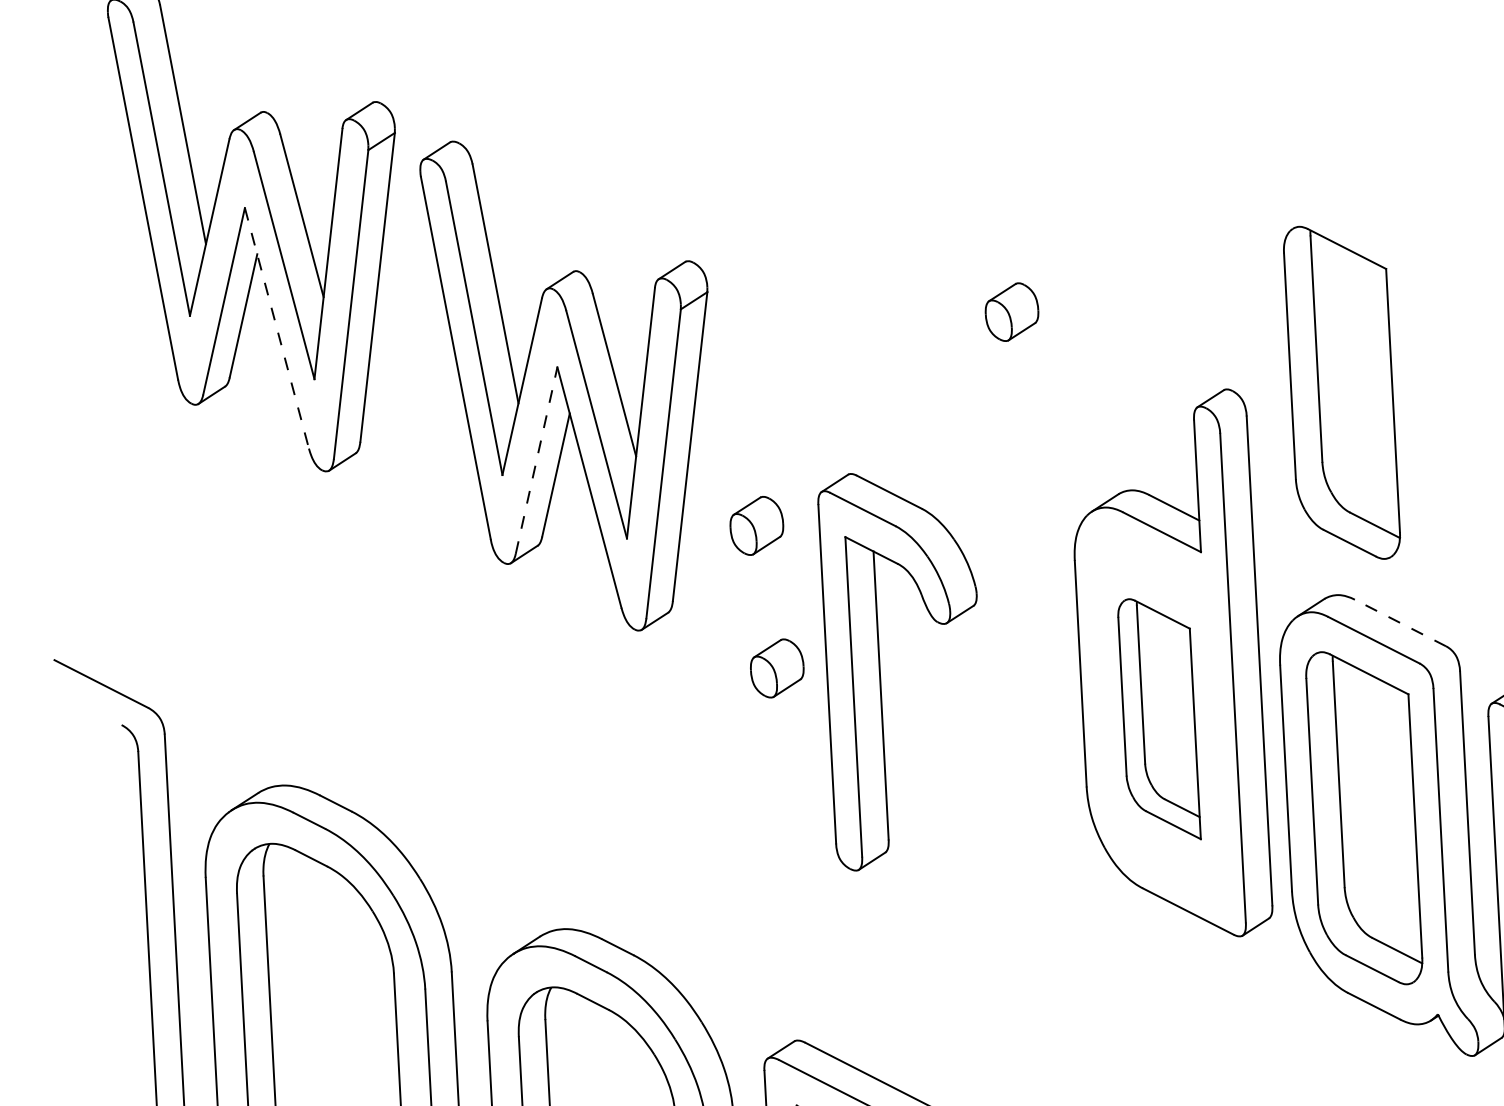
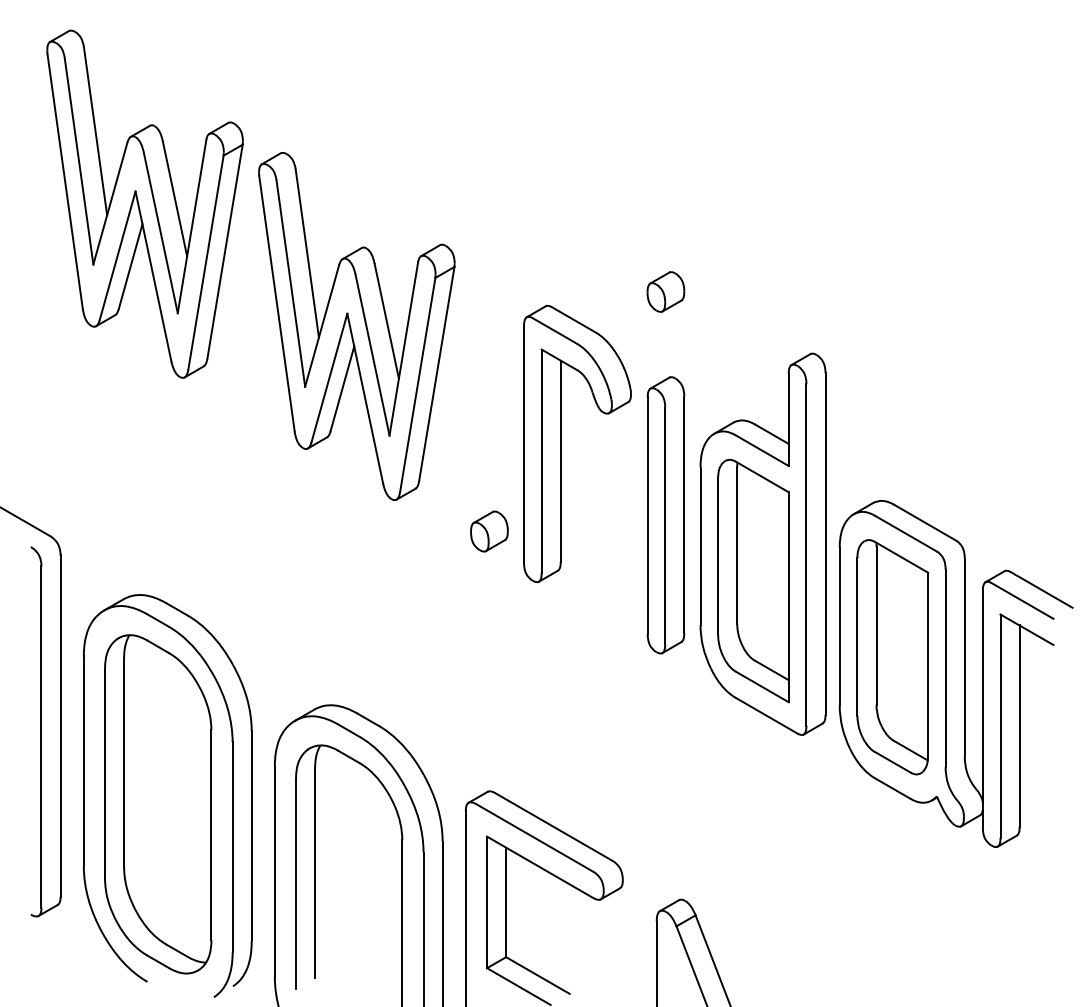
line: (276, 328) -> (153, 276), dashed -> solid
part: (1341, 393) -> (892, 360), removed
line: (536, 461) -> (329, 378), dashed -> solid
part: (756, 525) -> (480, 431), removed
line: (1401, 622) -> (925, 522), dashed -> solid
part: (1028, 632) -> (665, 515), added
part: (880, 670) -> (561, 443), moved
part: (1159, 718) -> (753, 580), size x1.43

